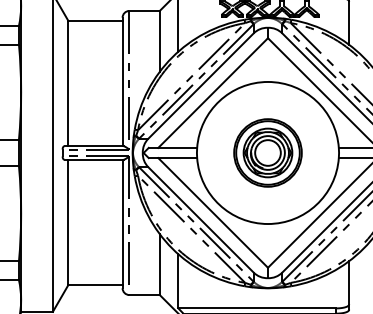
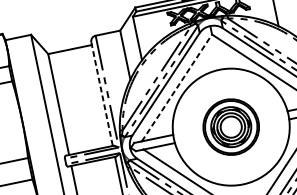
line: (122, 82) -> (102, 94), solid -> dashed
line: (213, 93) -> (177, 88), solid -> dashed

